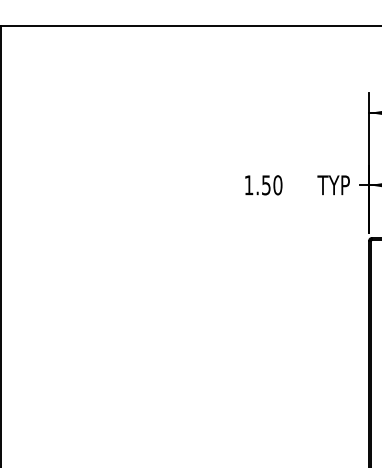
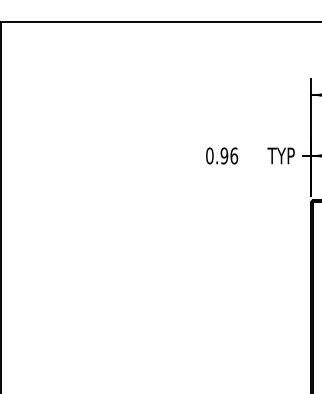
text: (264, 184) -> (222, 155), 1.50 -> 0.96

